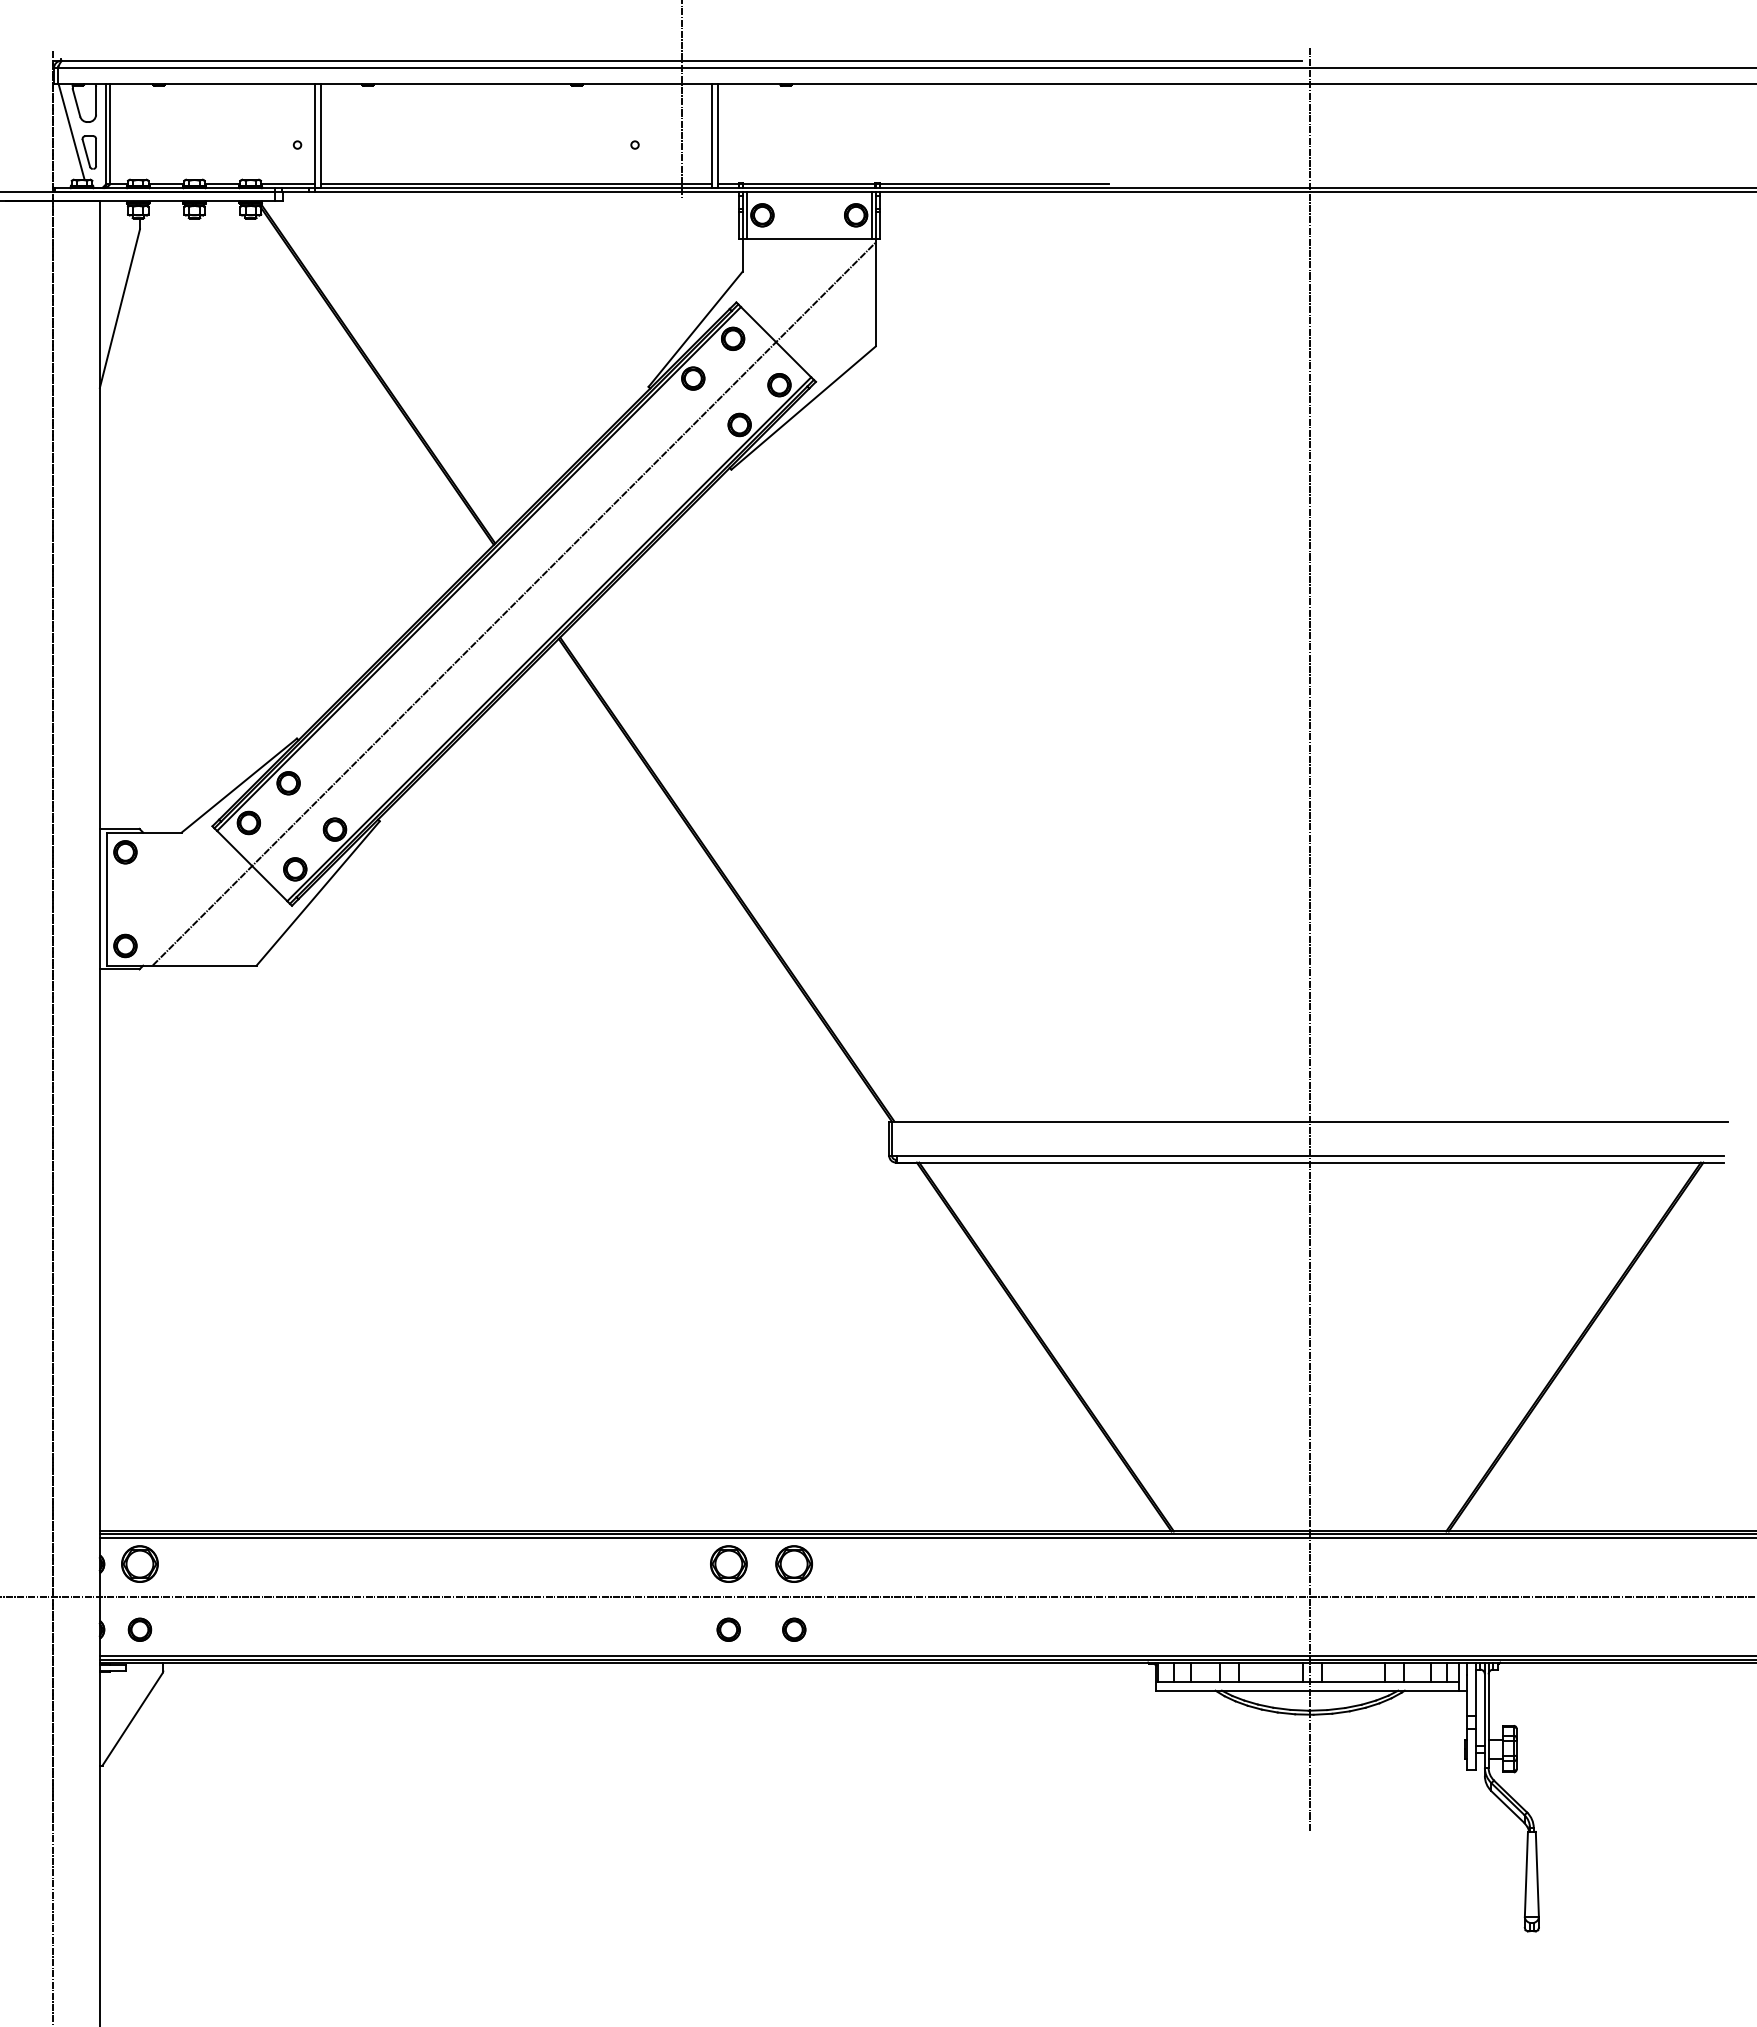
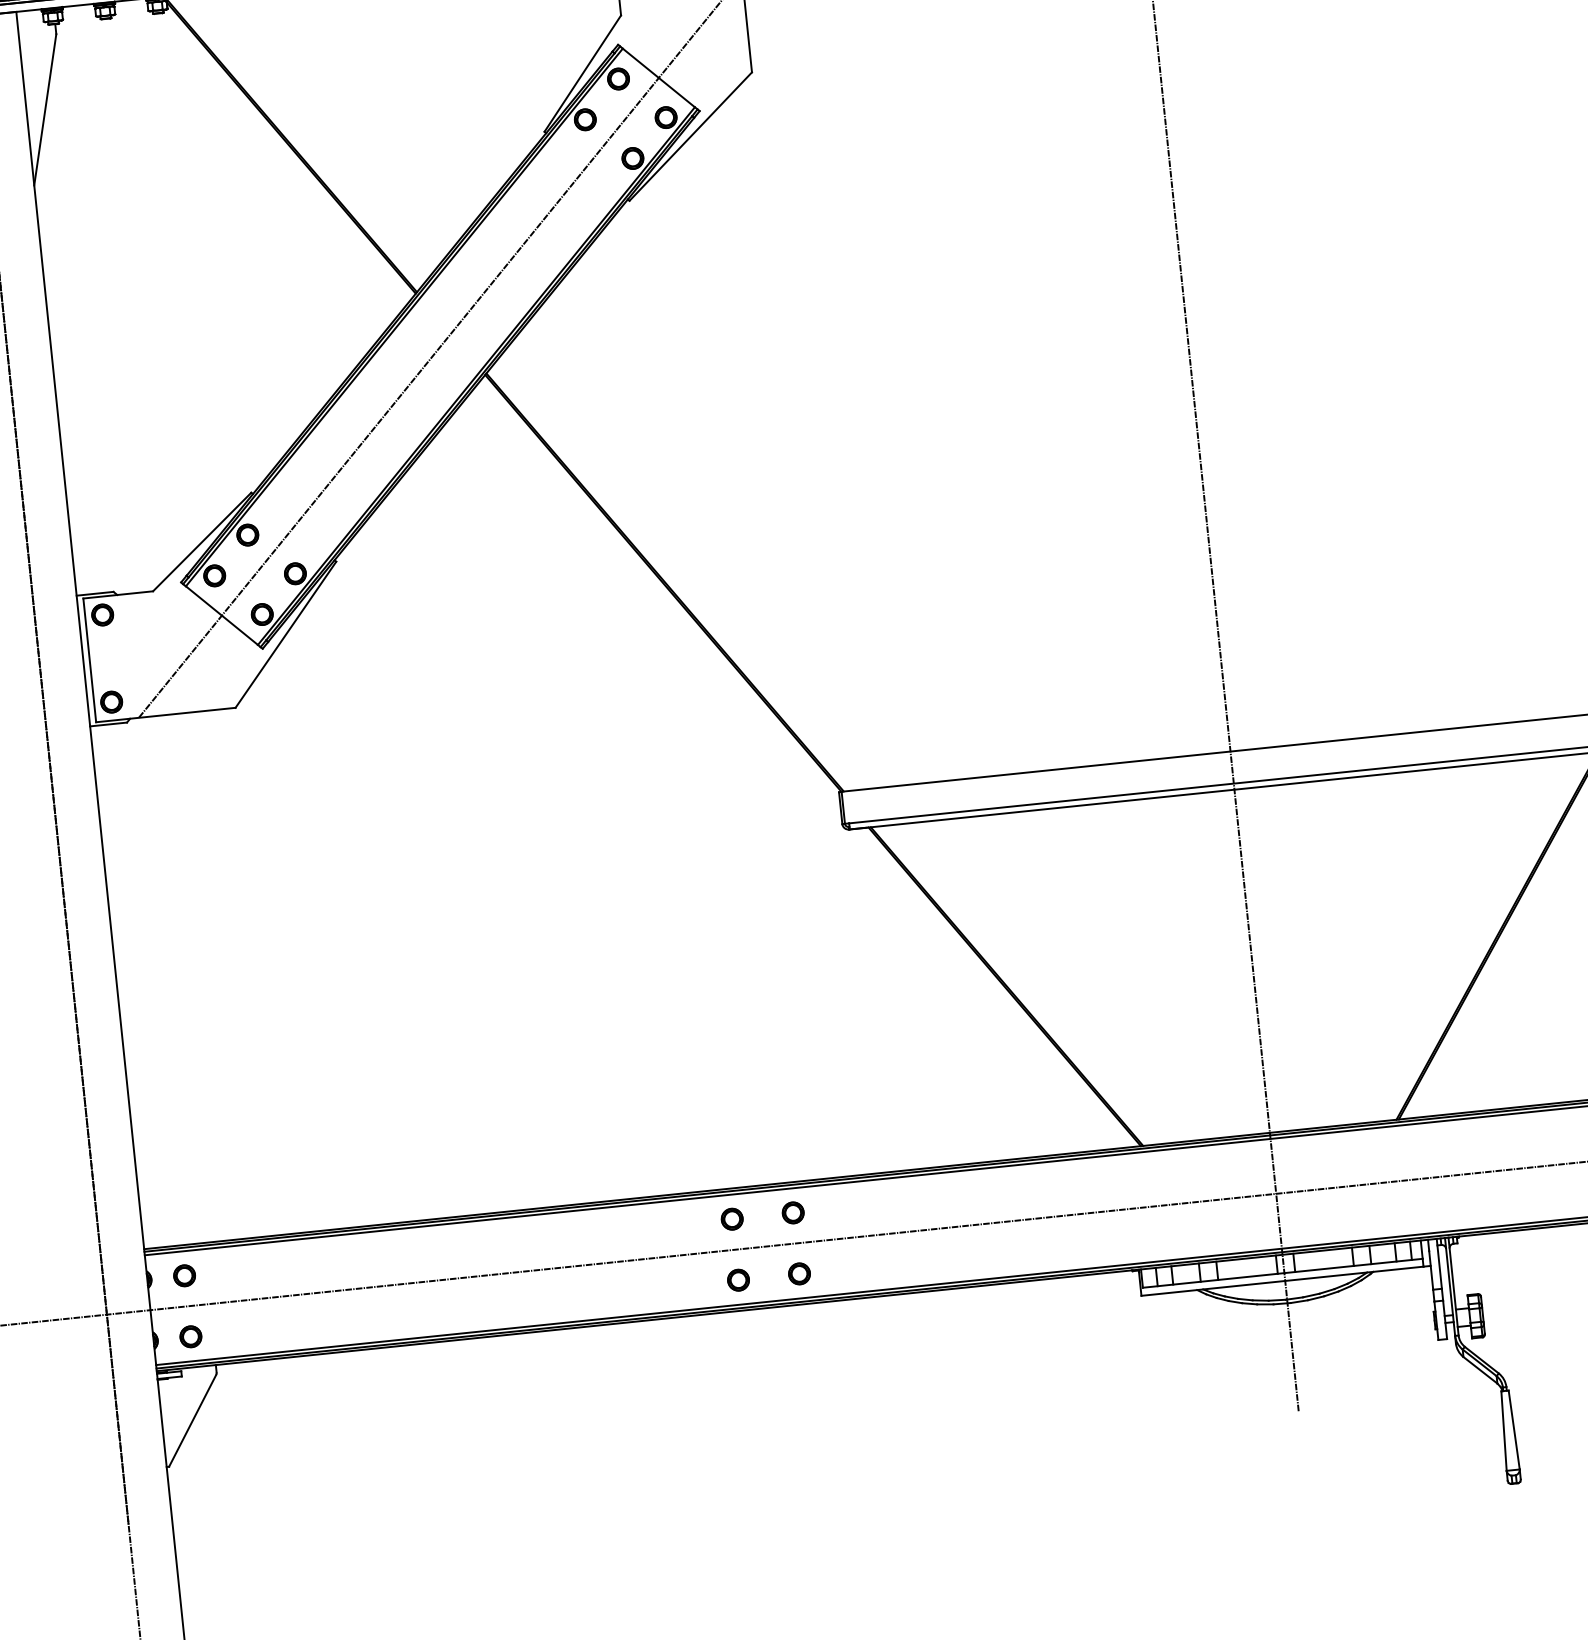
part: (139, 1564) -> (184, 1276), size x0.62
part: (728, 1564) -> (732, 1219), size x0.62
part: (794, 1564) -> (793, 1213), size x0.62

